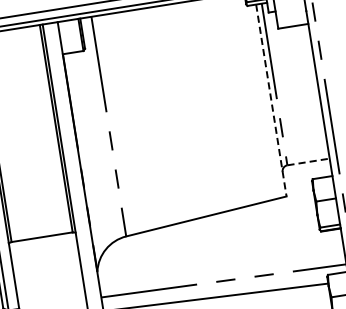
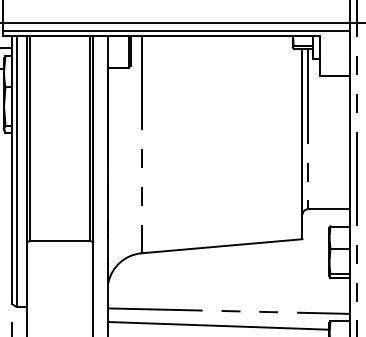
line: (271, 100) -> (302, 144), dashed -> solid
line: (309, 162) -> (329, 209), dashed -> solid

